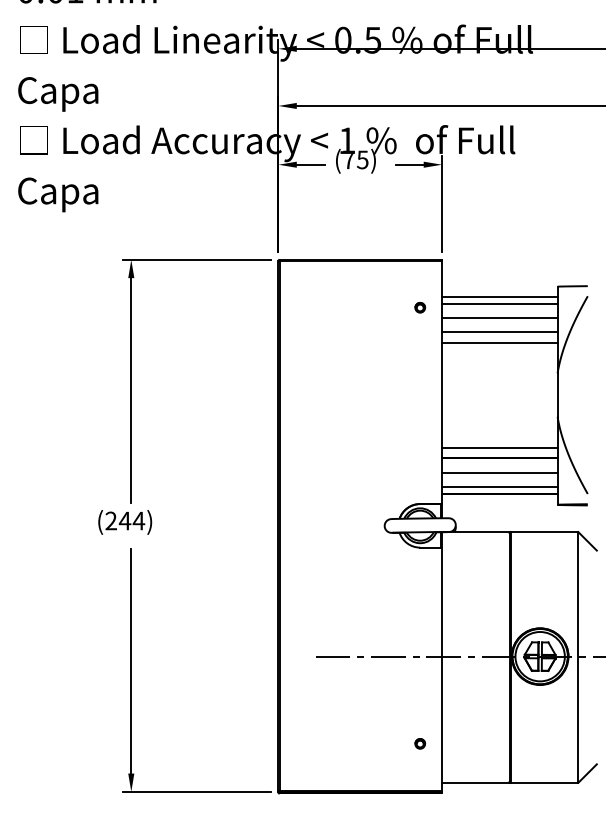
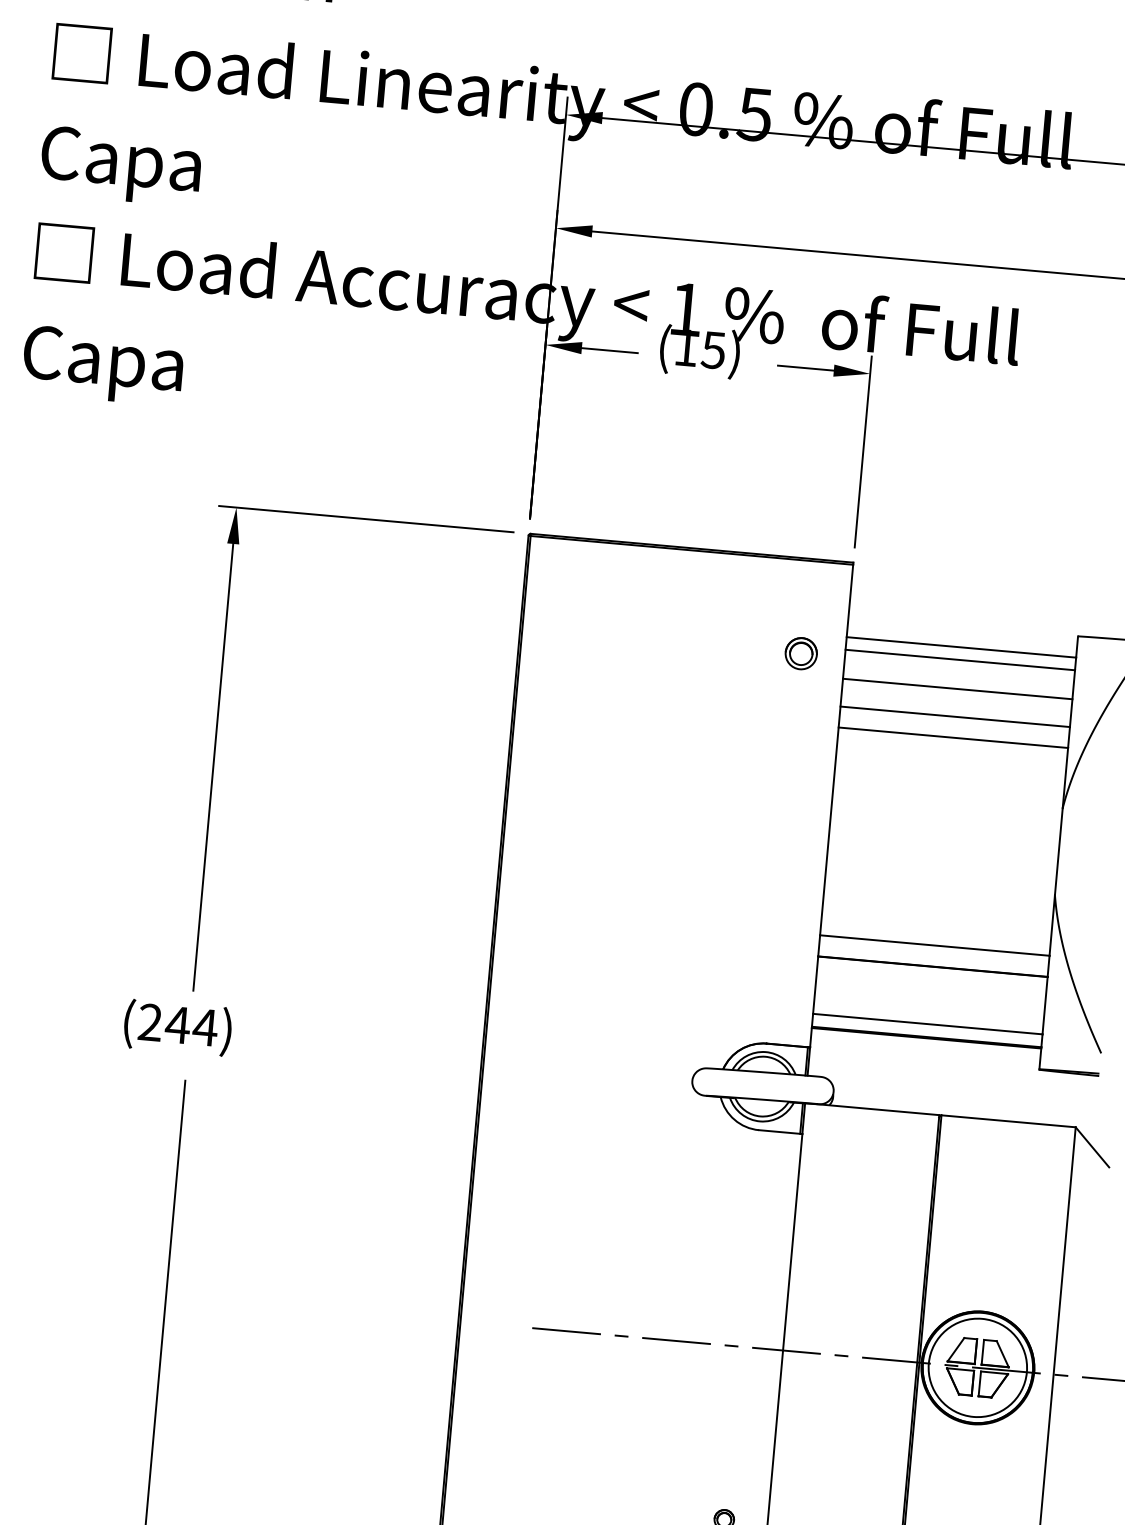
text: (348, 159) -> (685, 346), (75) -> (15)
part: (420, 307) -> (802, 653), size x1.6
line: (499, 472) -> (929, 995), removed

